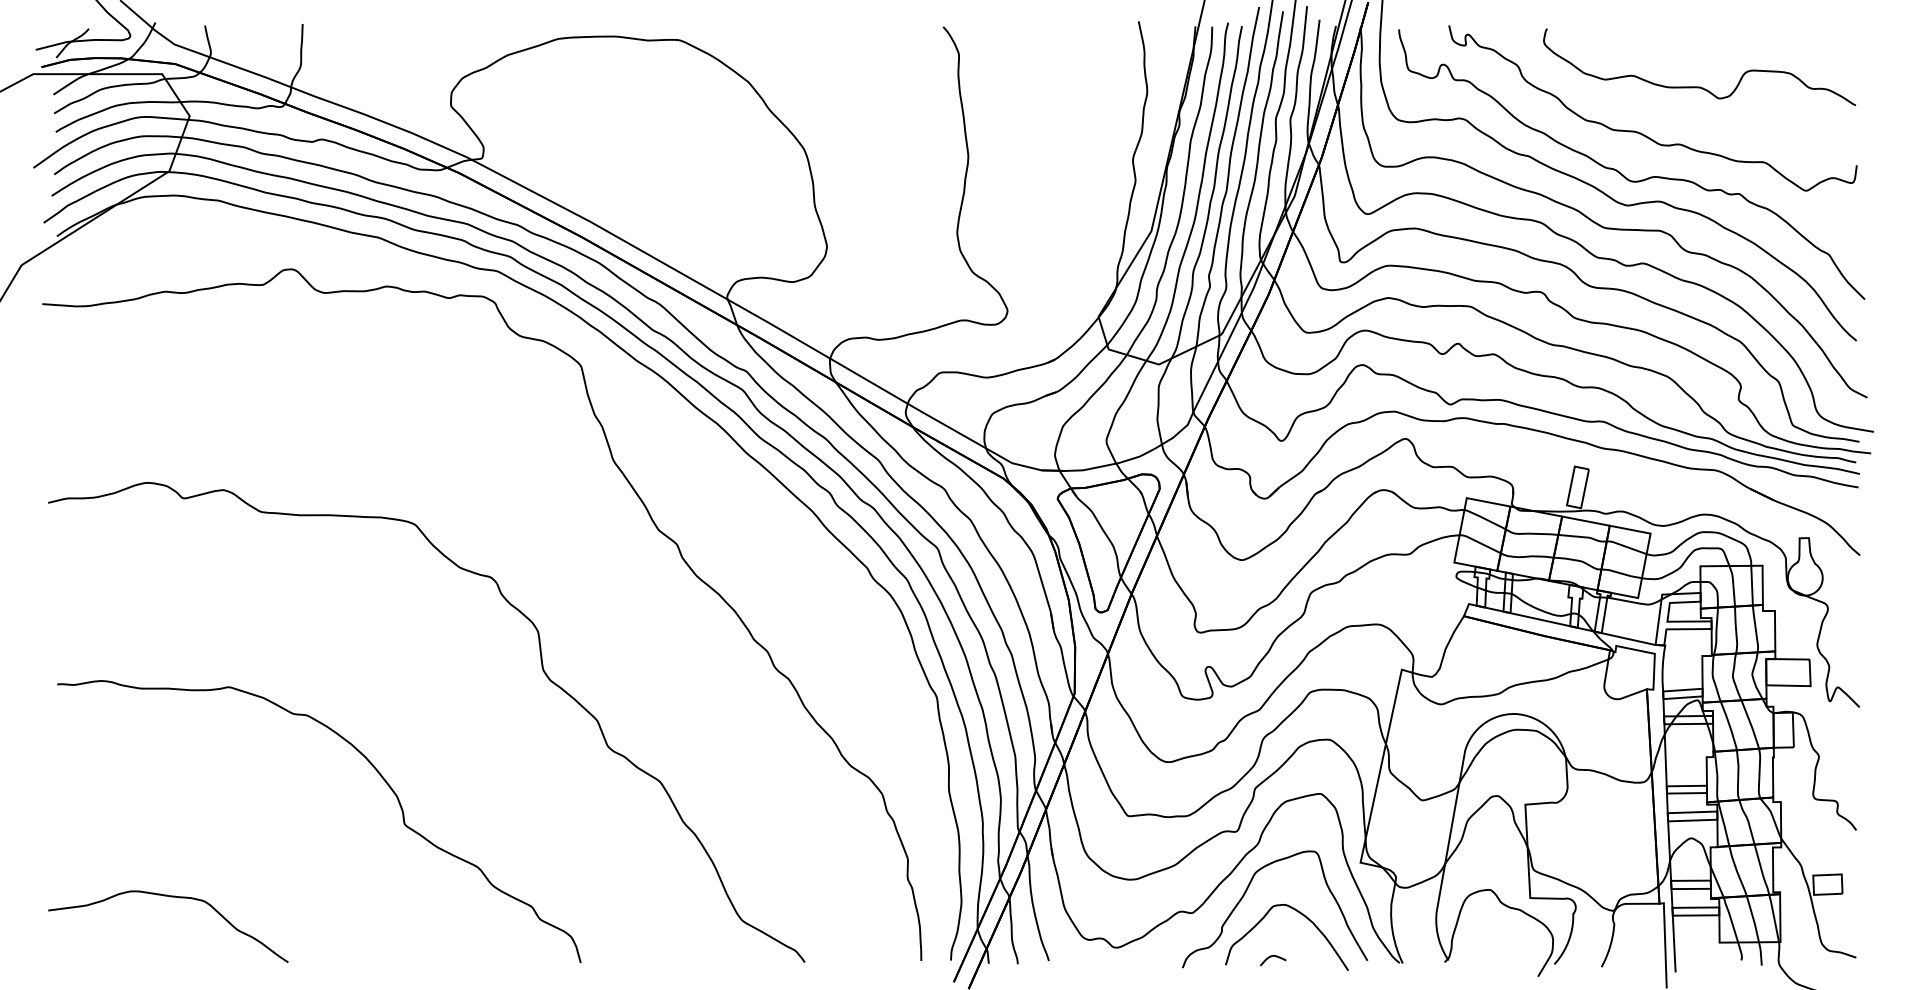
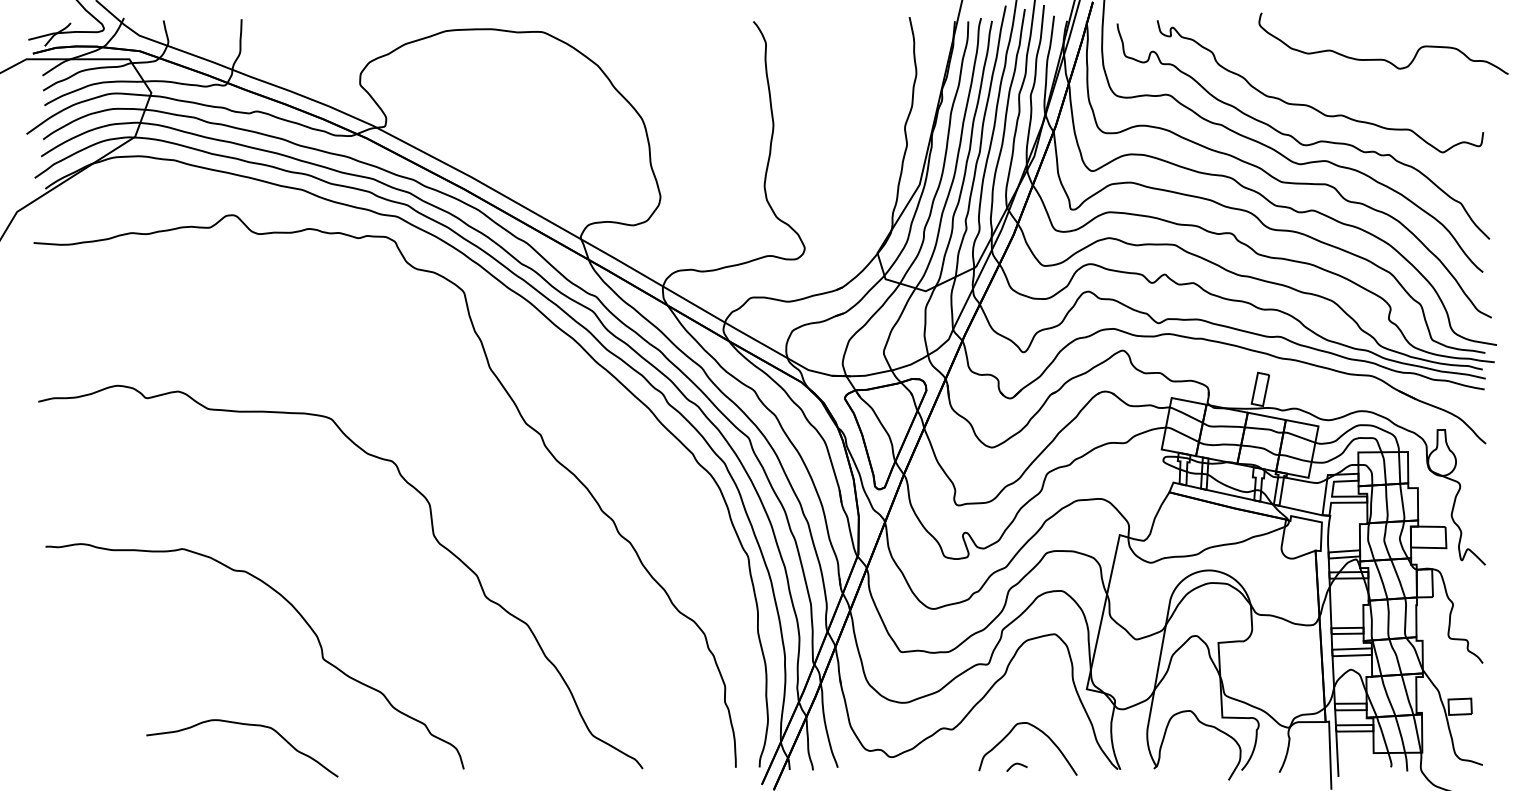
curve: (1696, 85) -> (1381, 58), moved
curve: (1245, 895) -> (994, 715), removed
curve: (172, 898) -> (245, 725), moved

